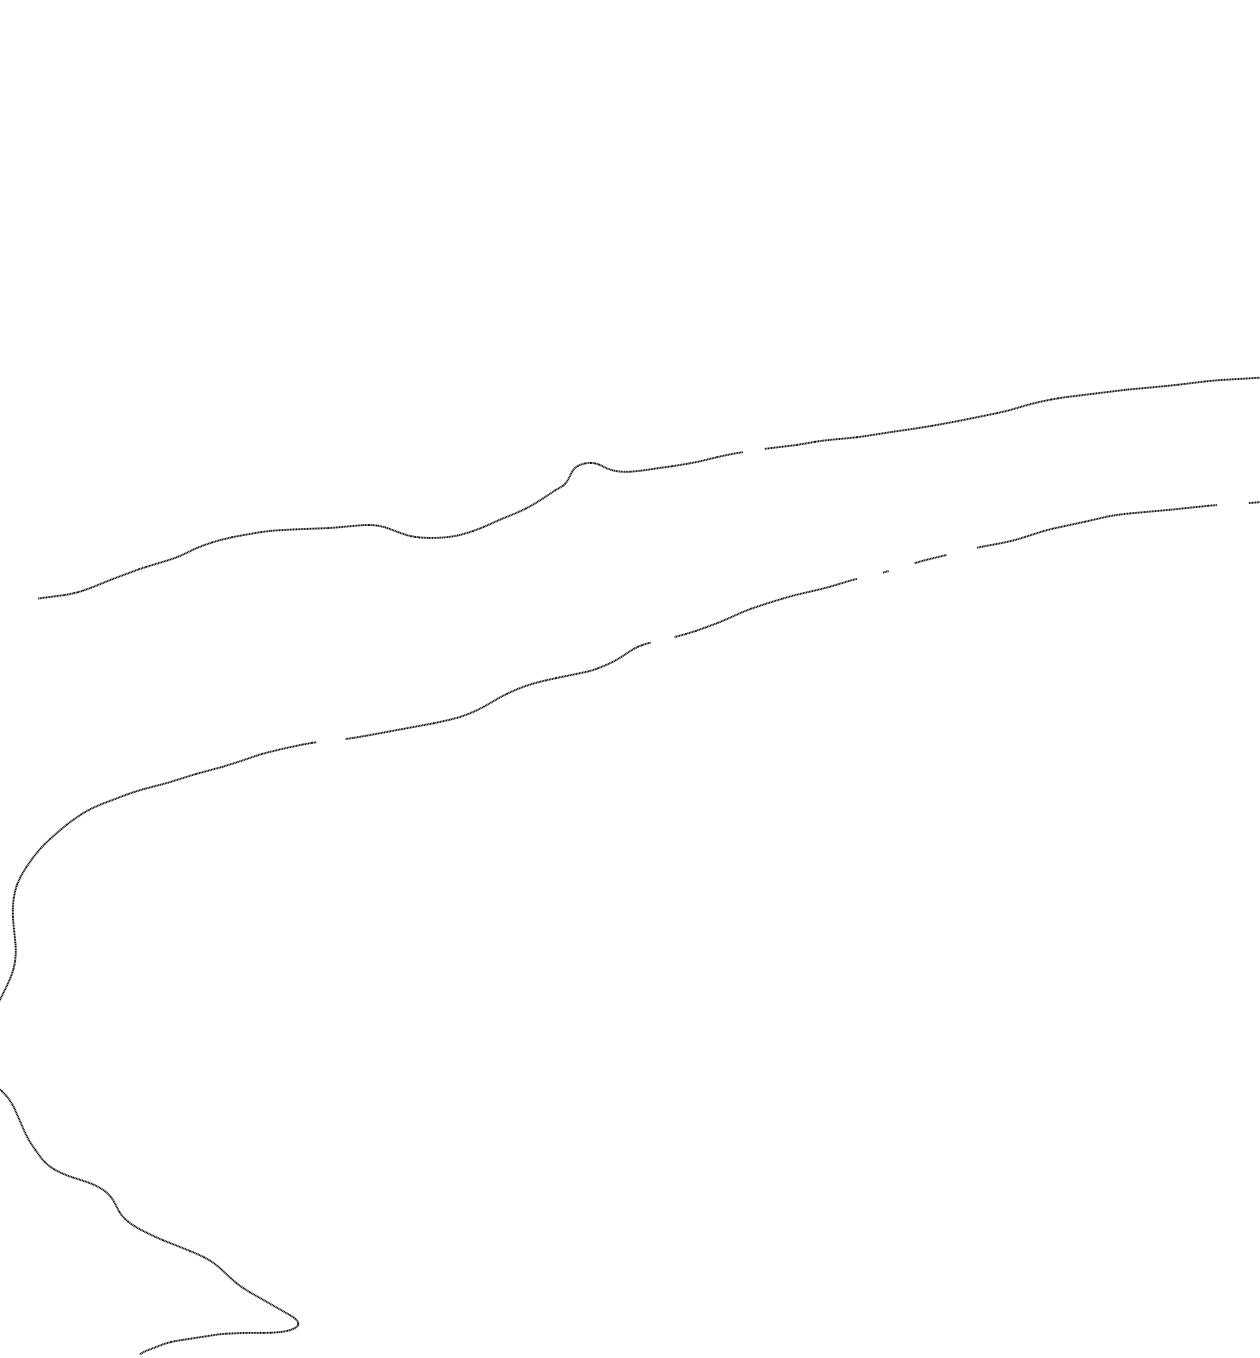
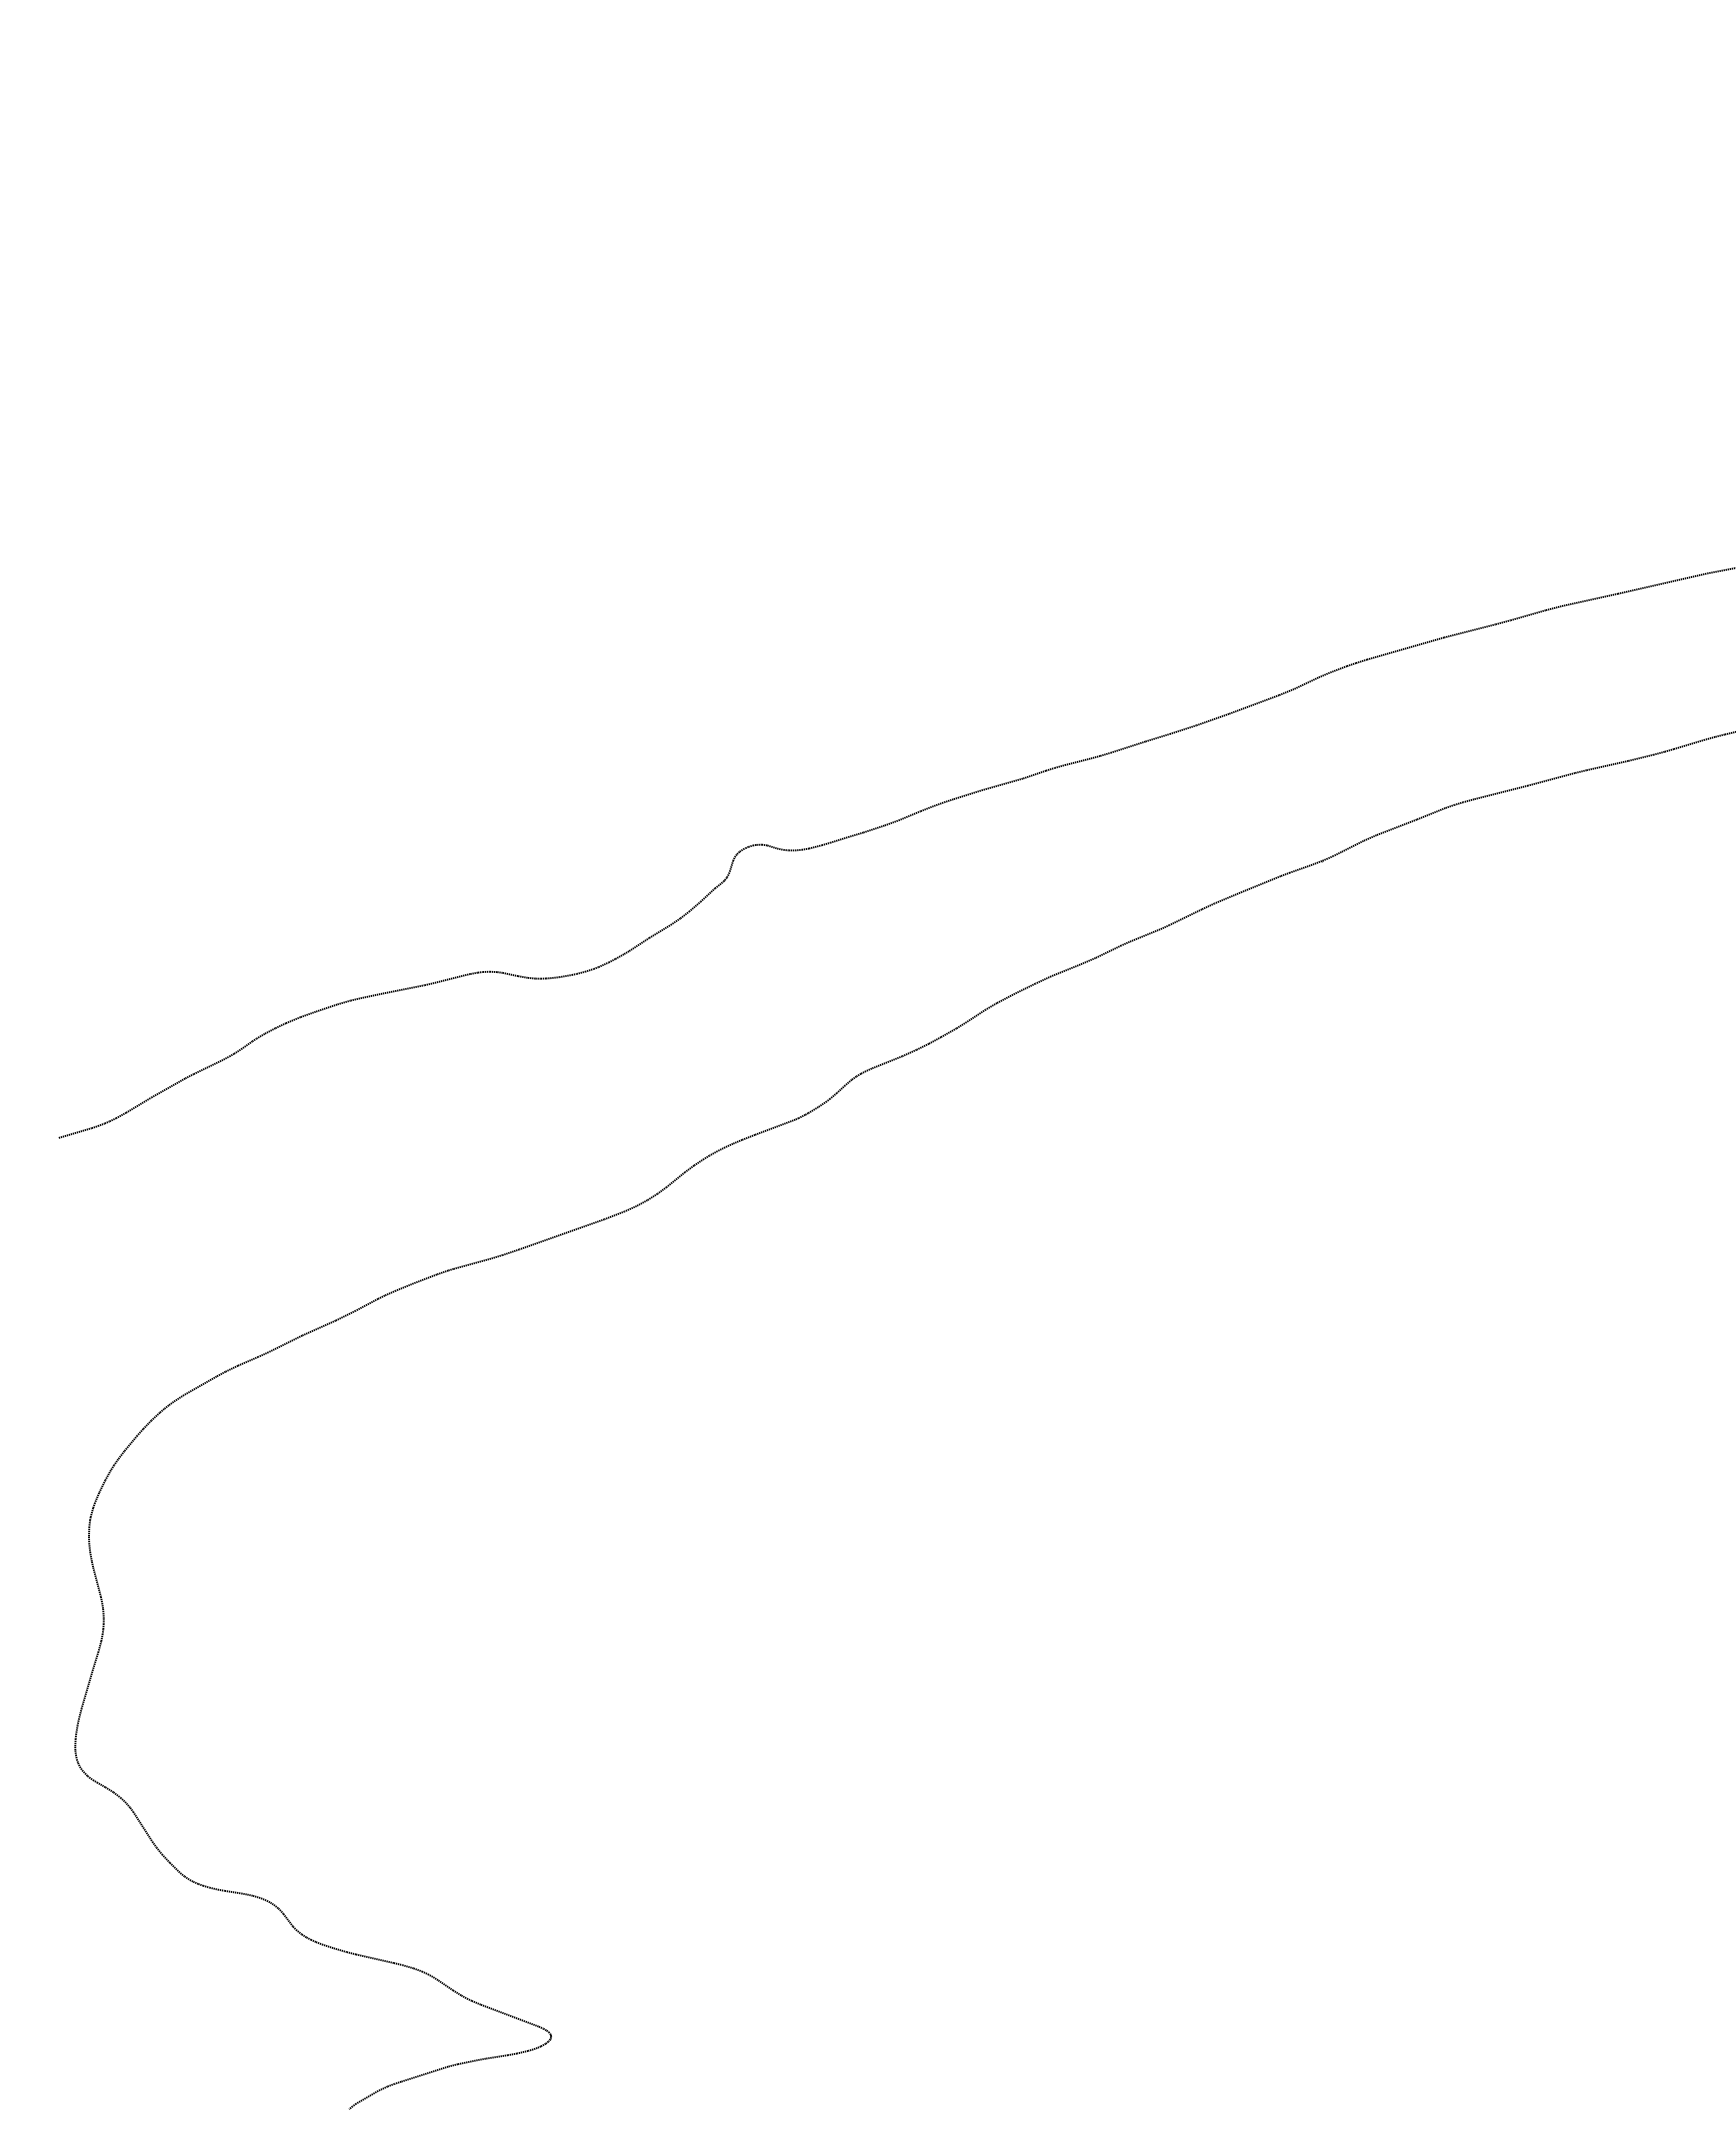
line: (753, 450) -> (967, 794), added
line: (1232, 504) -> (1607, 765), added
line: (961, 550) -> (1261, 883), added
line: (901, 567) -> (1185, 917), added
line: (869, 575) -> (1145, 934), added
line: (662, 639) -> (886, 1062), added
line: (330, 740) -> (471, 1263), added

